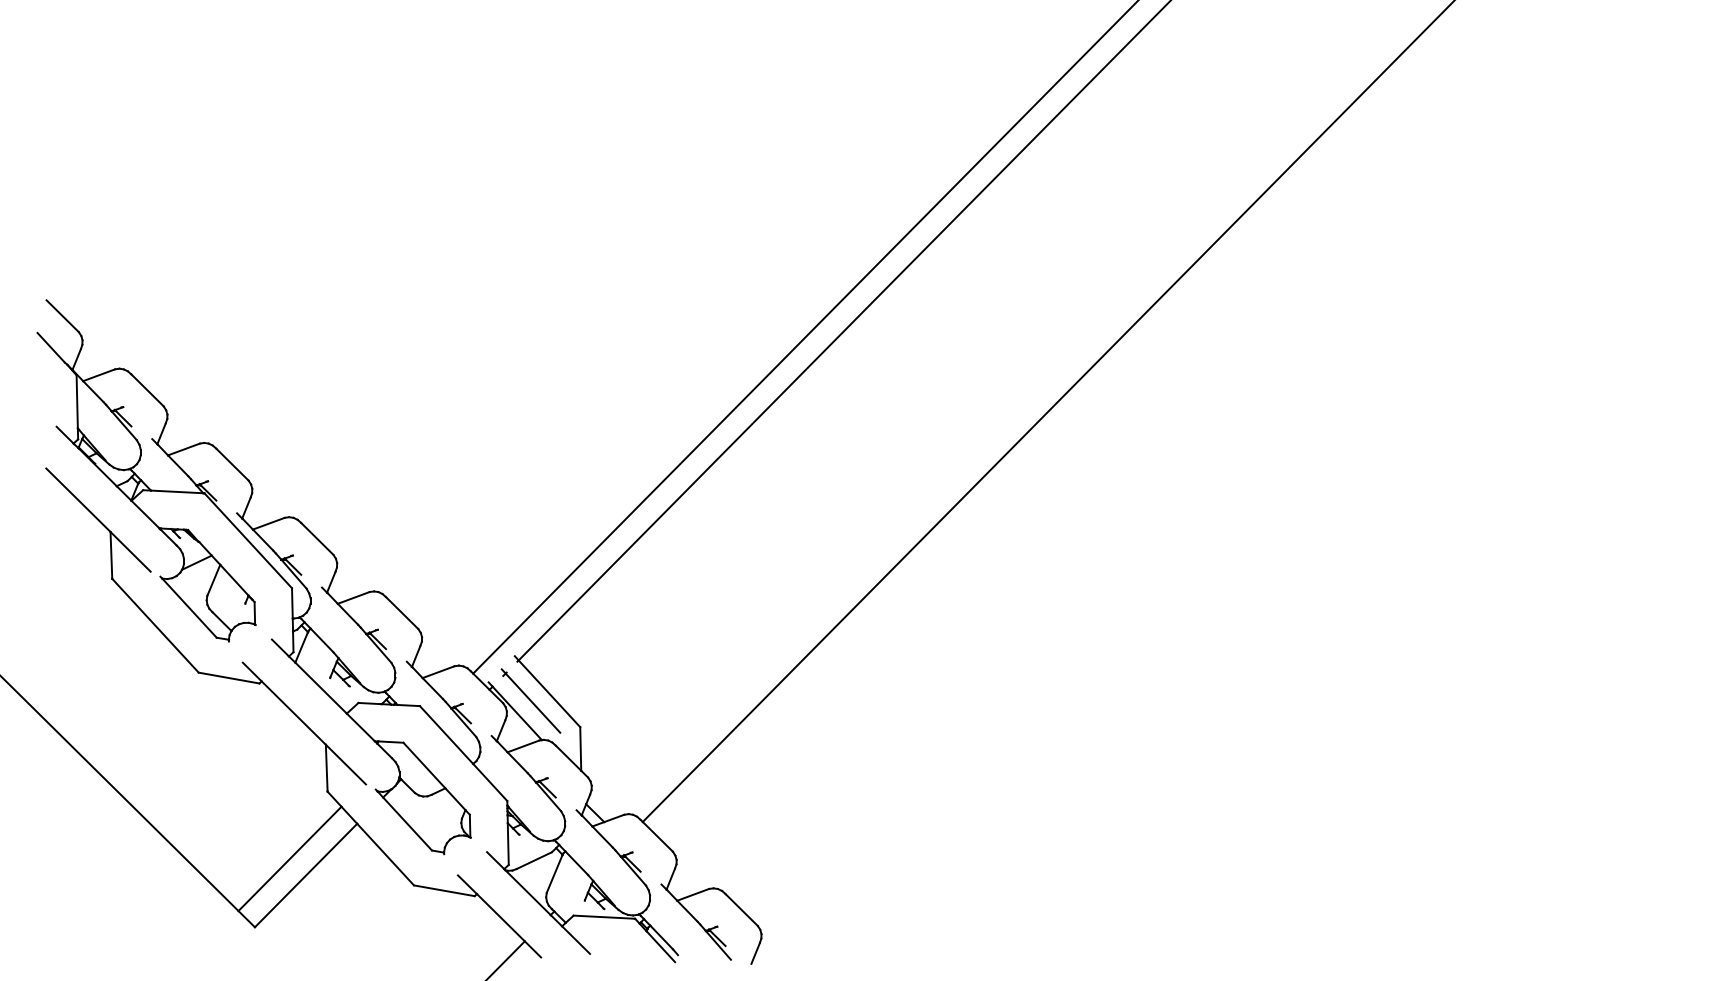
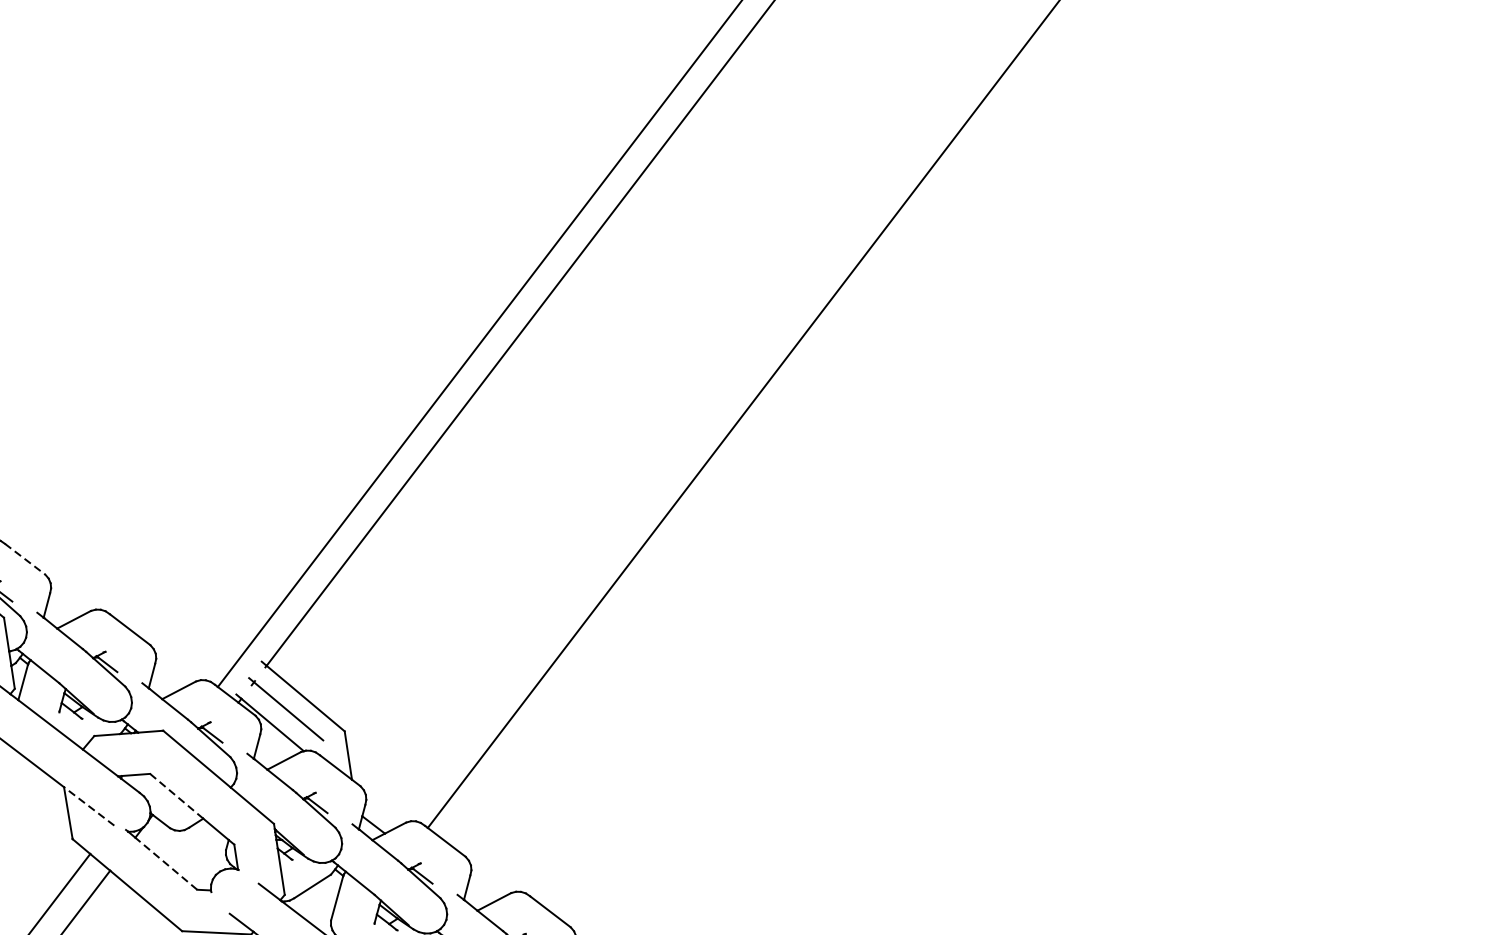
line: (317, 538) -> (25, 558), solid -> dashed
line: (345, 764) -> (88, 806), solid -> dashed
line: (424, 765) -> (176, 796), solid -> dashed
line: (407, 823) -> (166, 863), solid -> dashed

